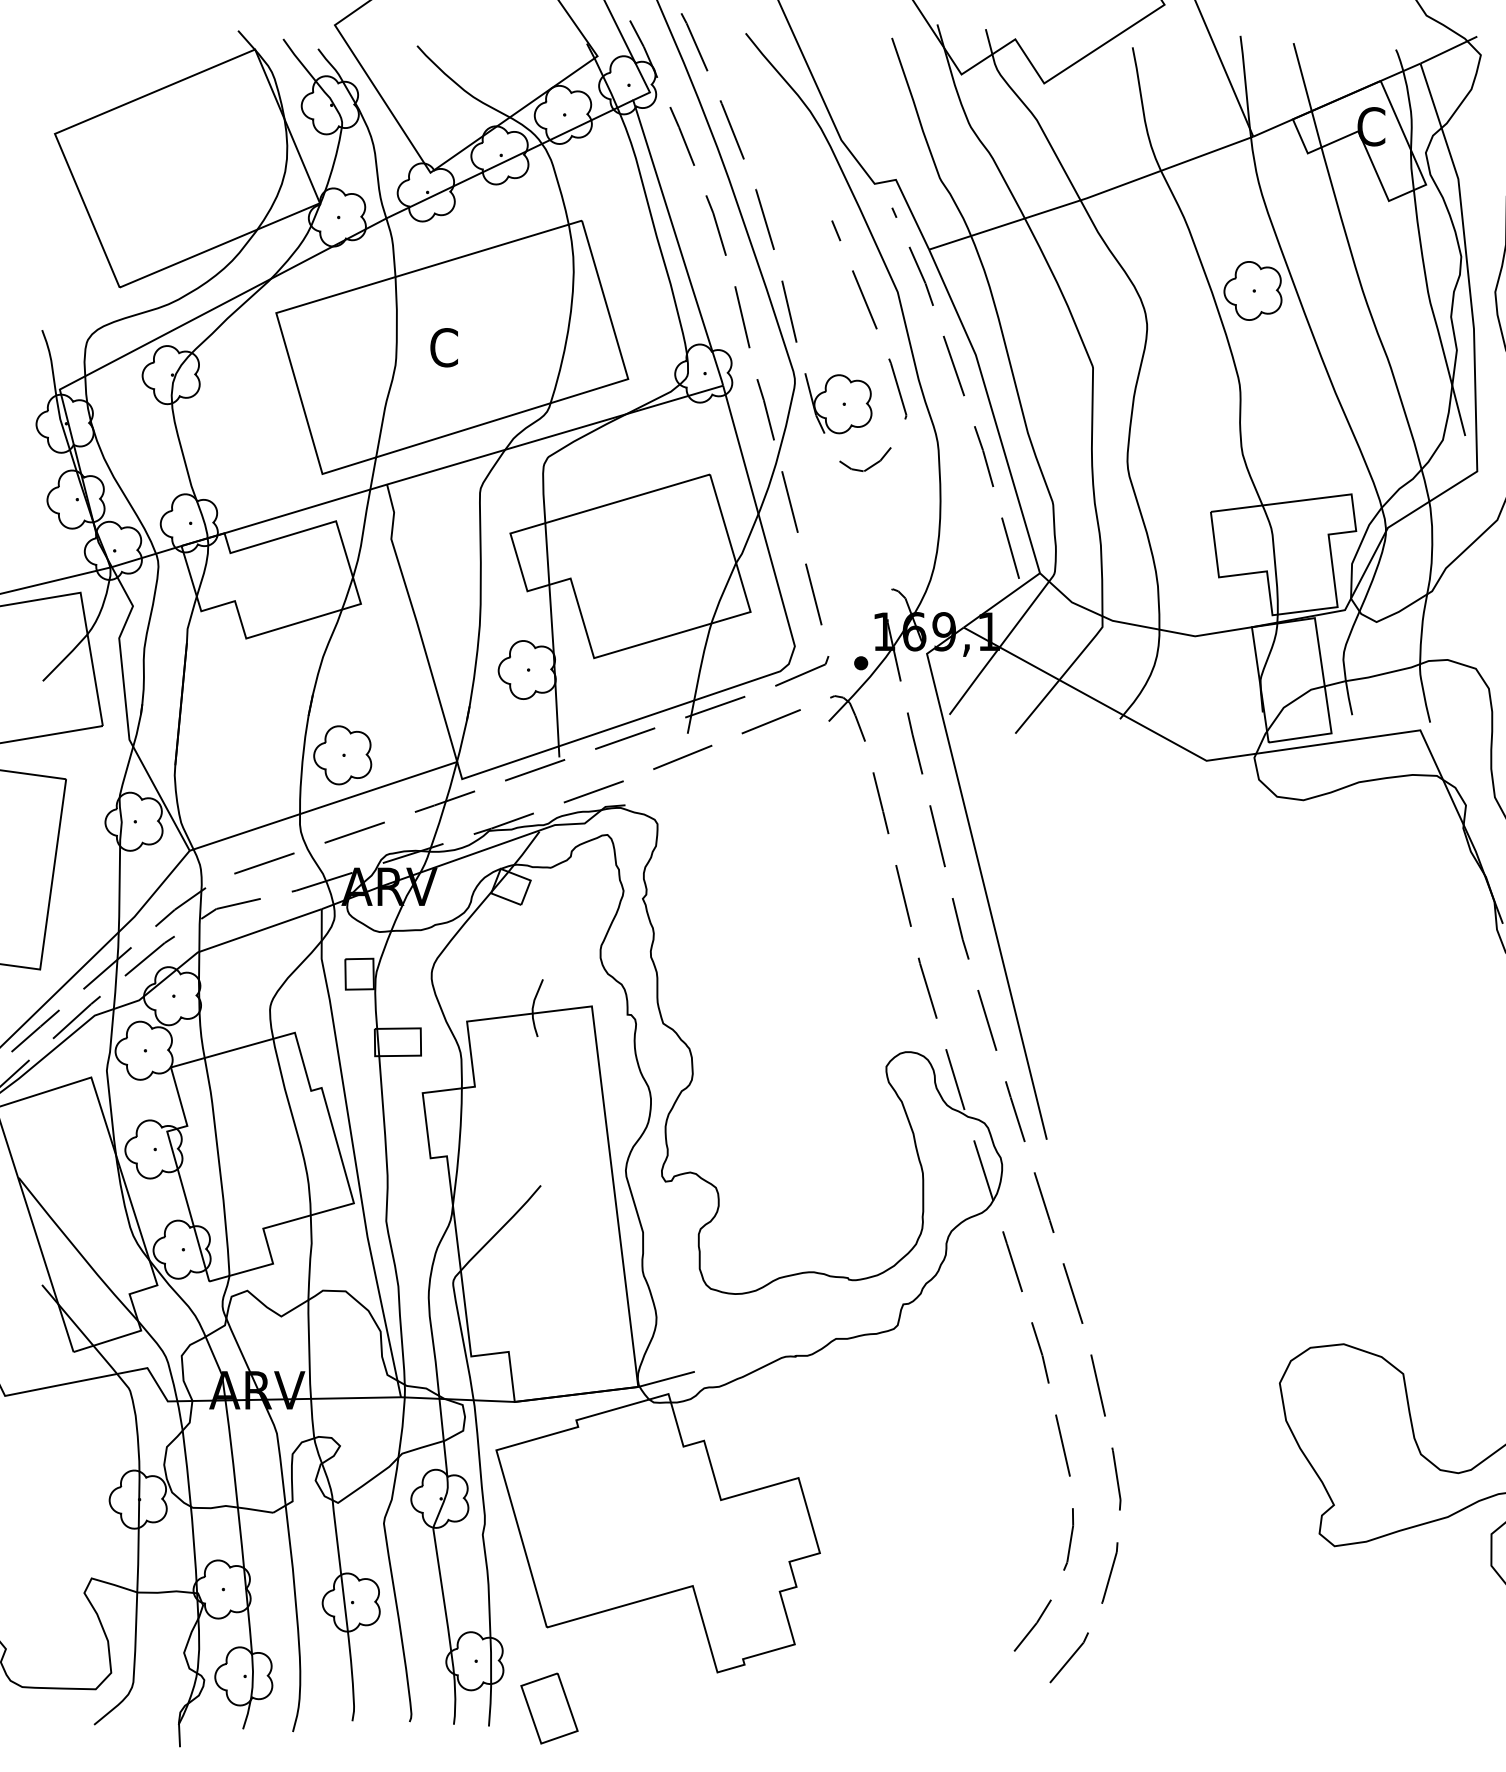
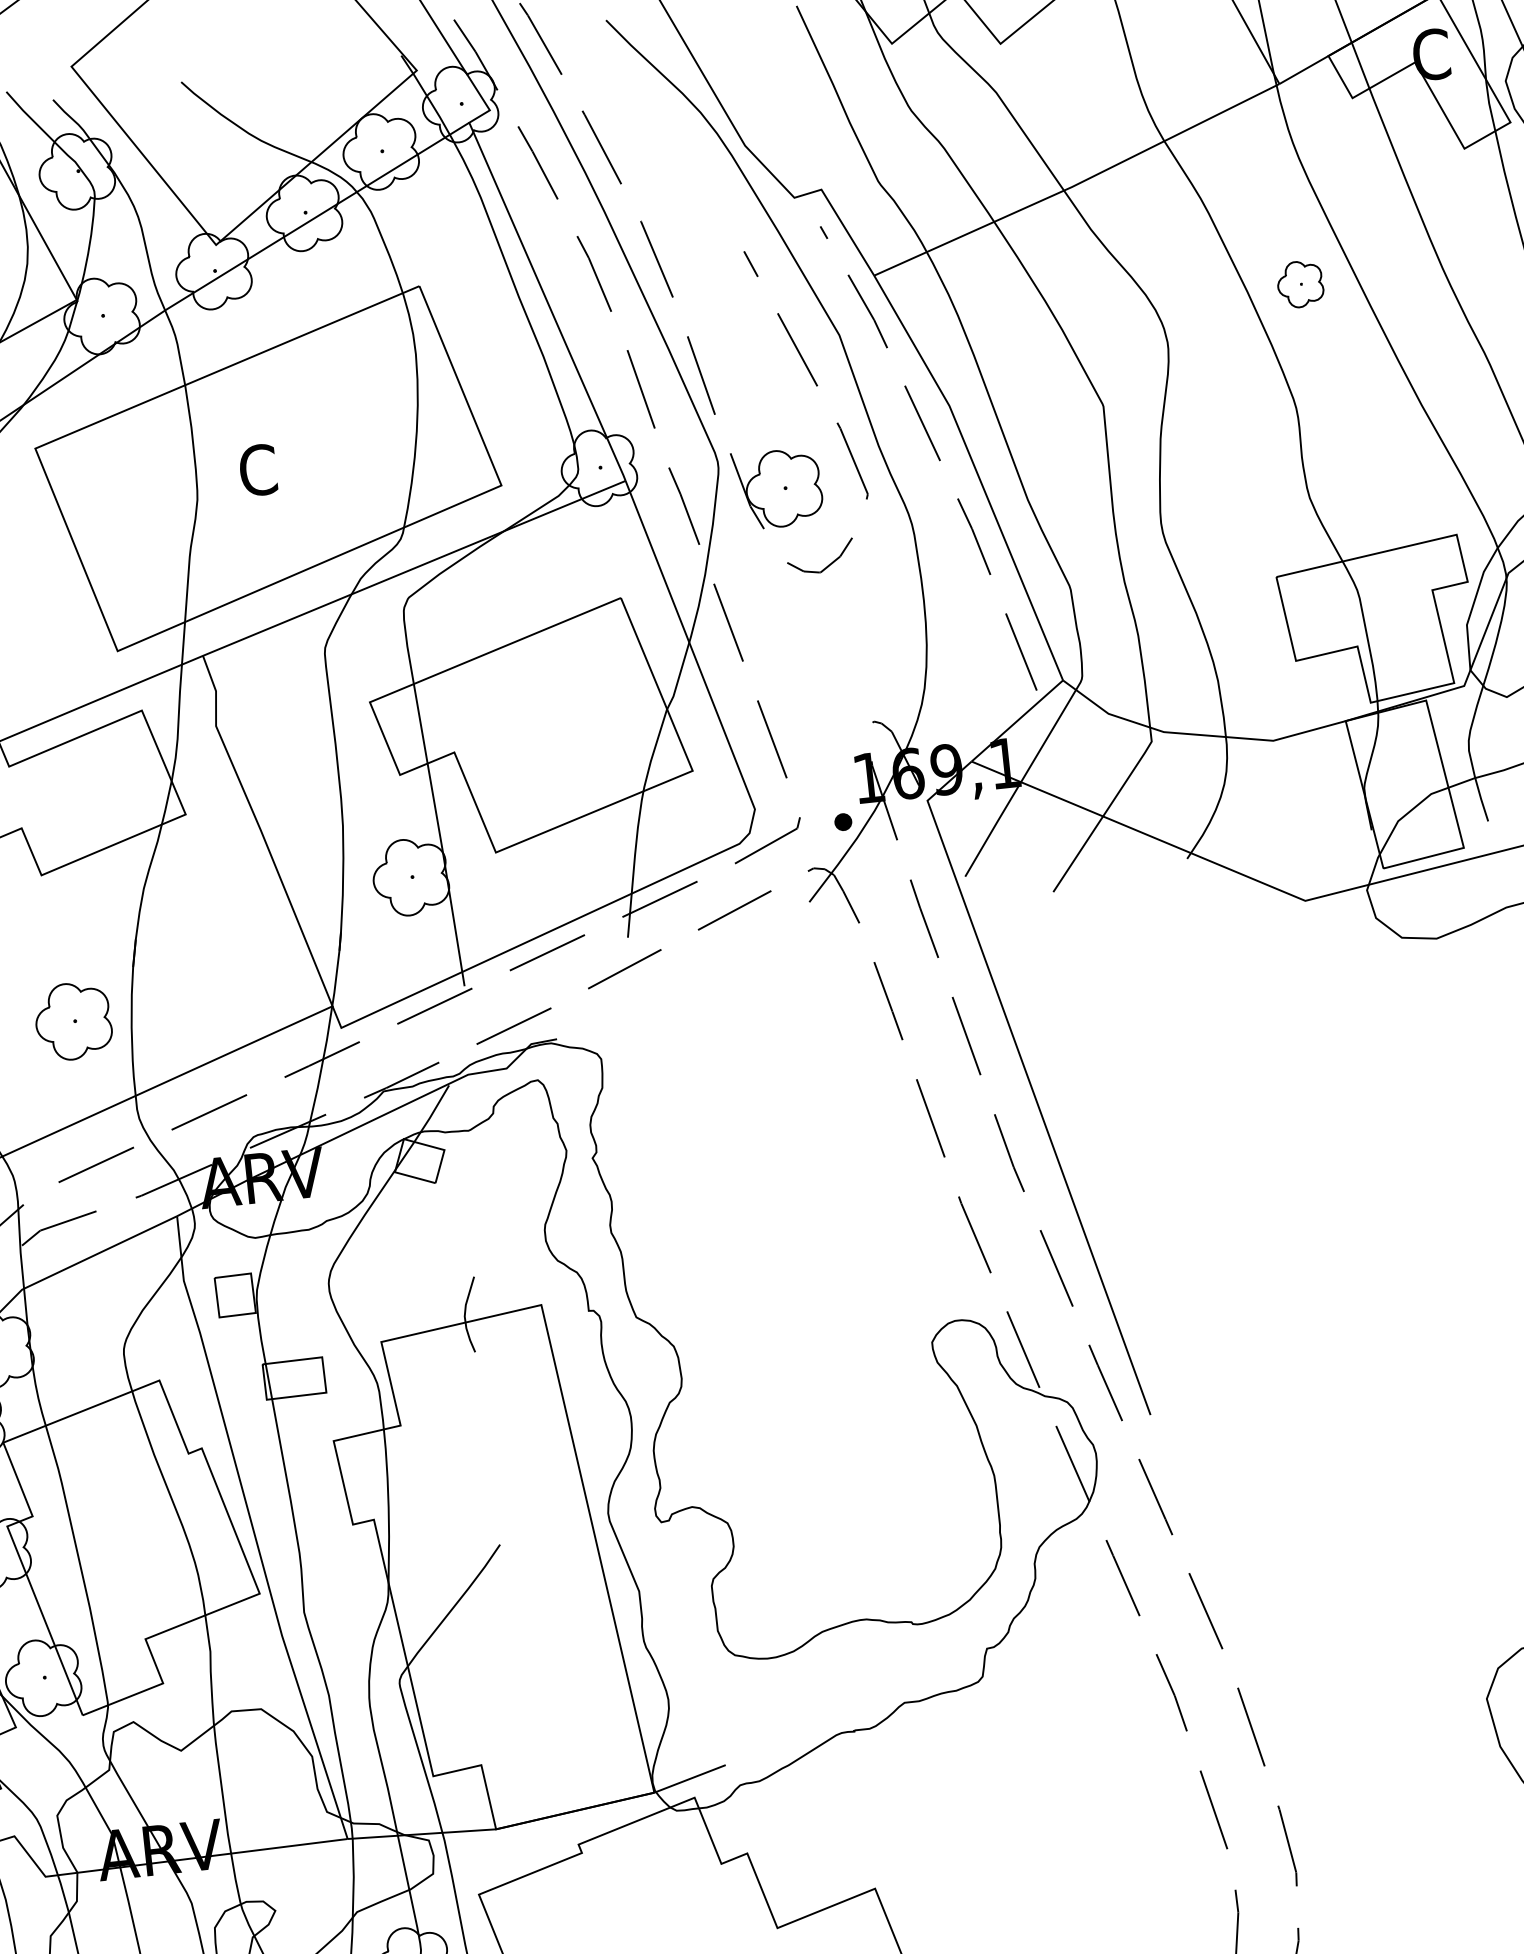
part: (1252, 290) -> (1299, 283), size x0.6
part: (342, 755) -> (73, 1021), moved

